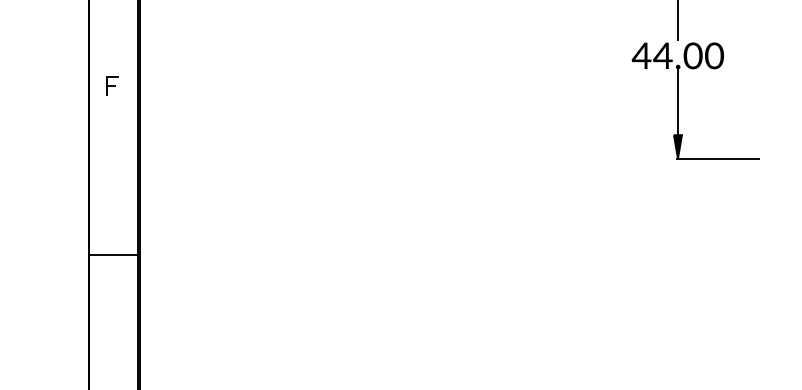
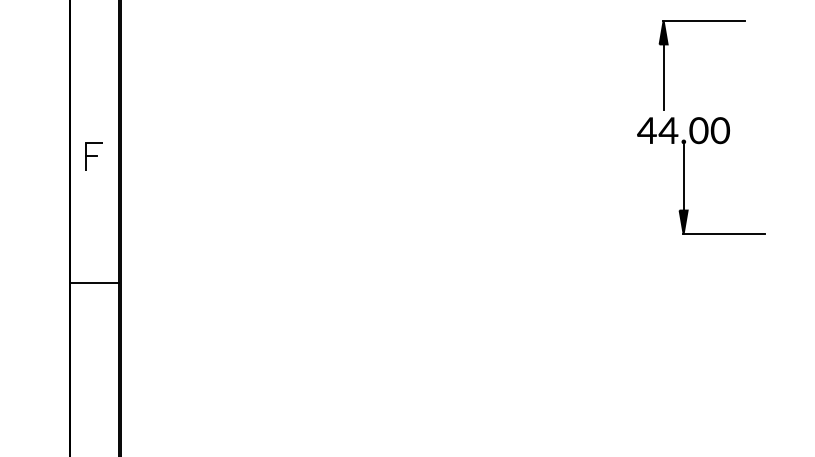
part: (112, 85) -> (93, 155), size x1.4
part: (678, 100) -> (684, 175), moved
line: (113, 255) -> (94, 283), moved

